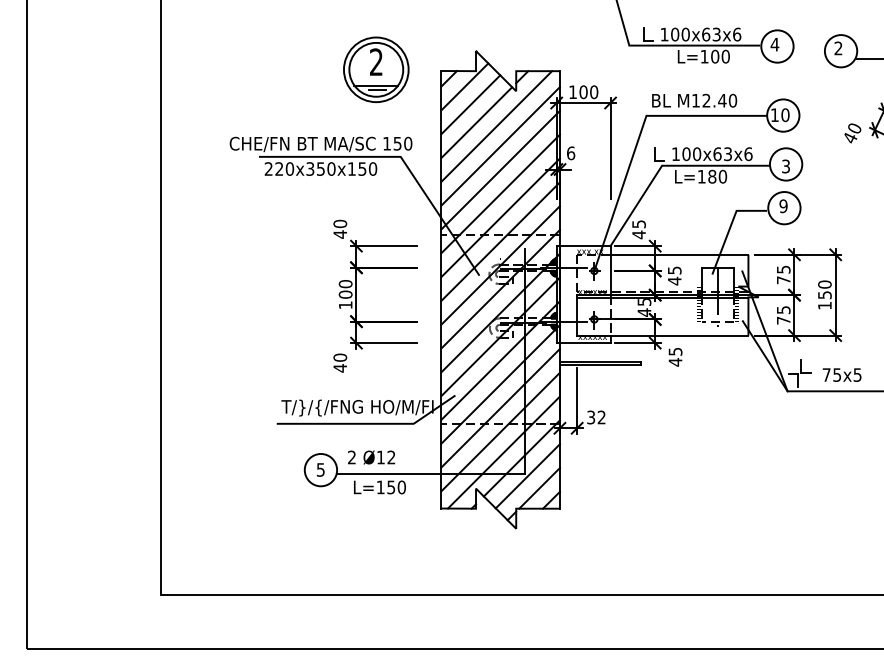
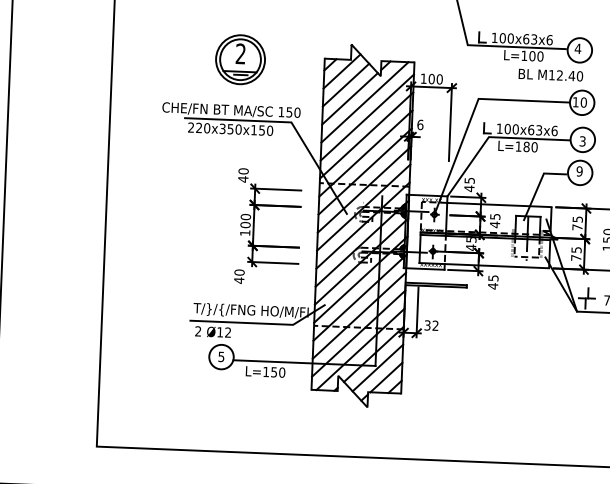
part: (376, 69) -> (240, 59), moved
text: (694, 100) -> (550, 74), moved
text: (371, 457) -> (213, 332), moved

